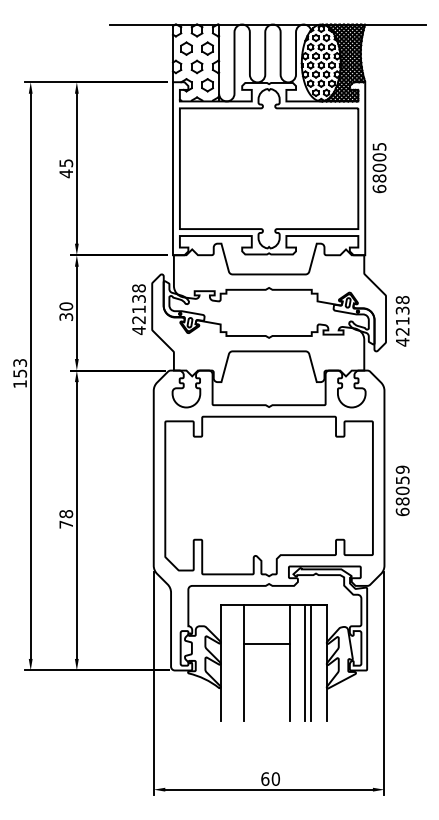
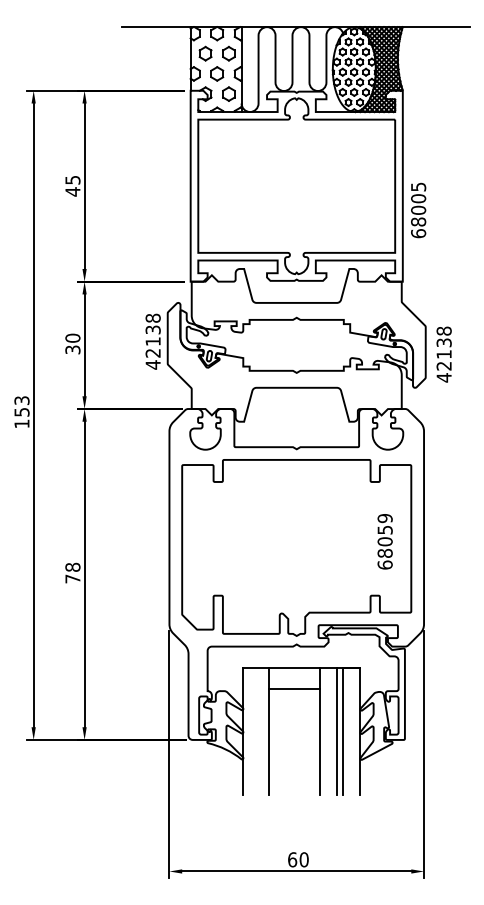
text: (379, 168) -> (418, 210), moved
text: (402, 490) -> (384, 541), moved
line: (266, 643) -> (293, 689), moved

